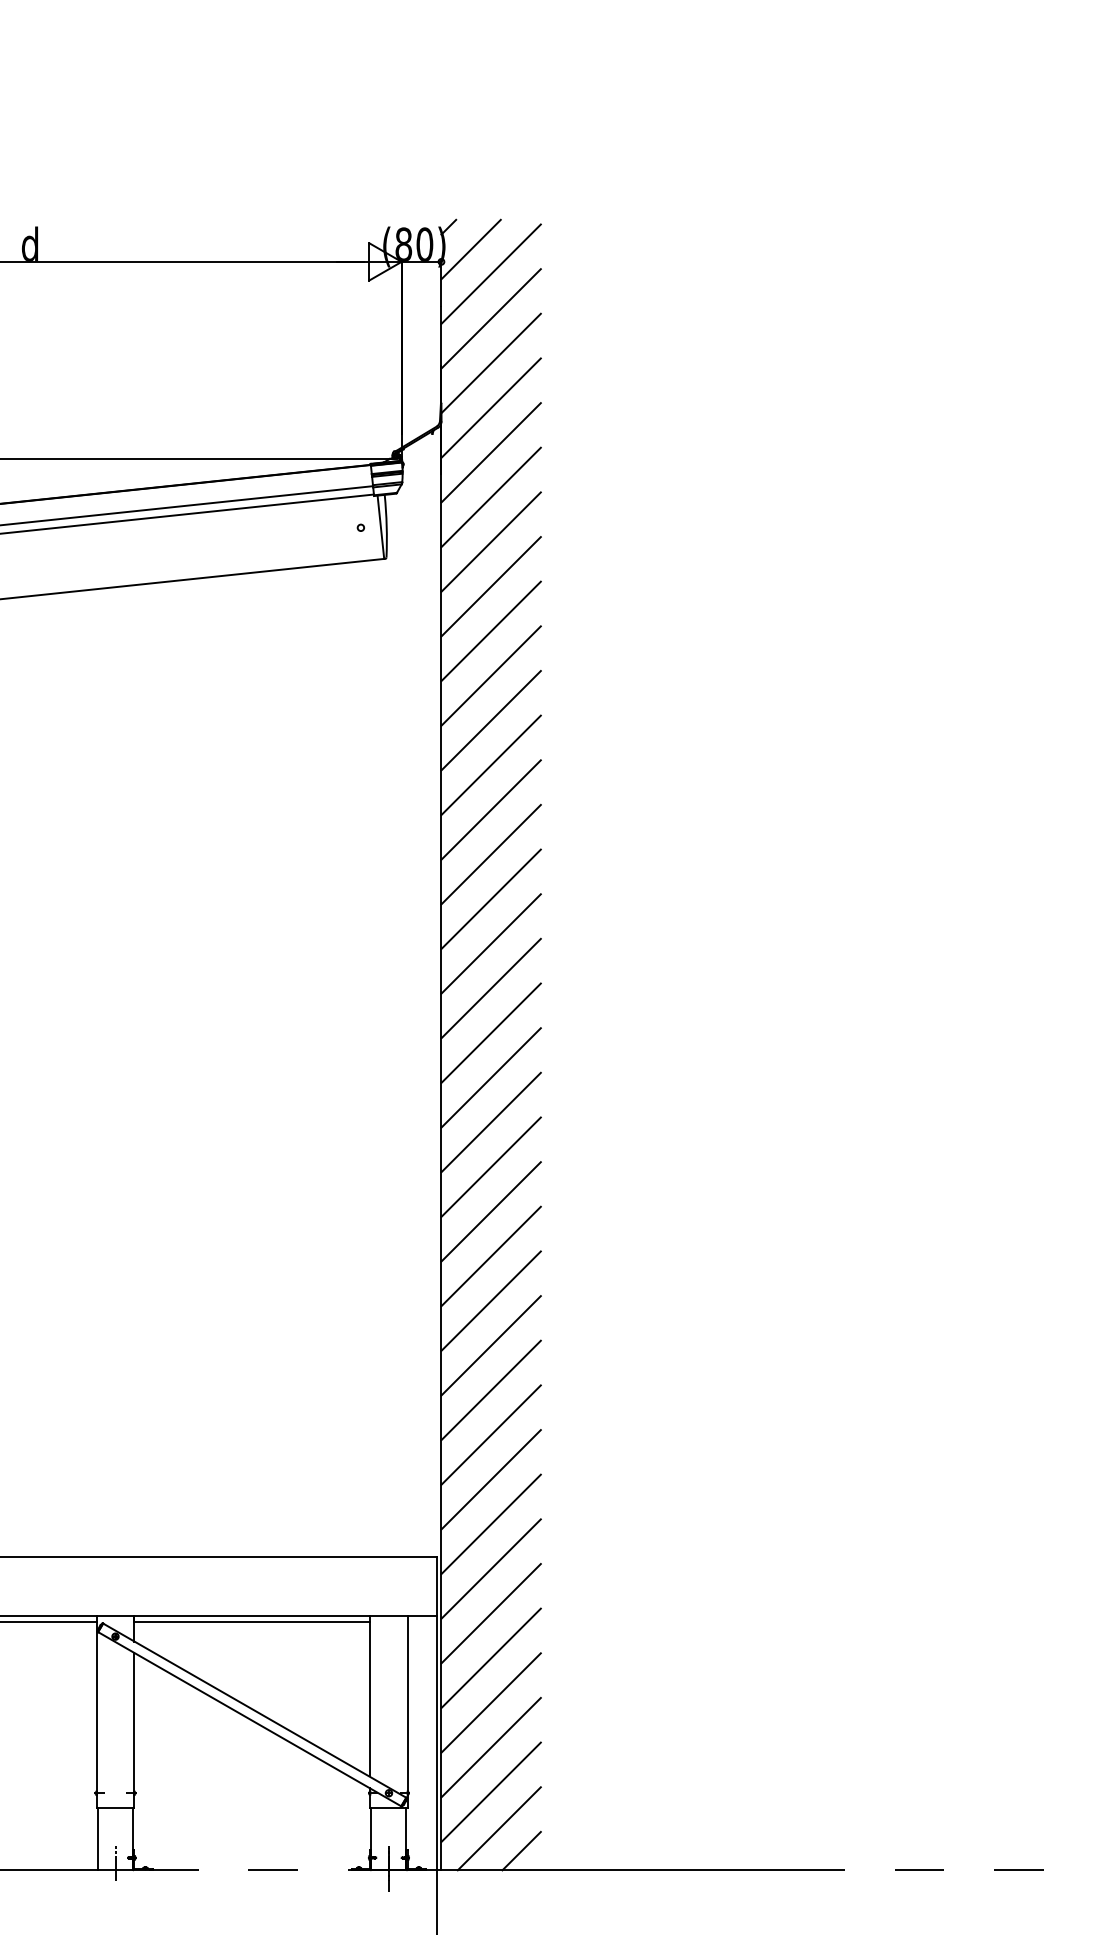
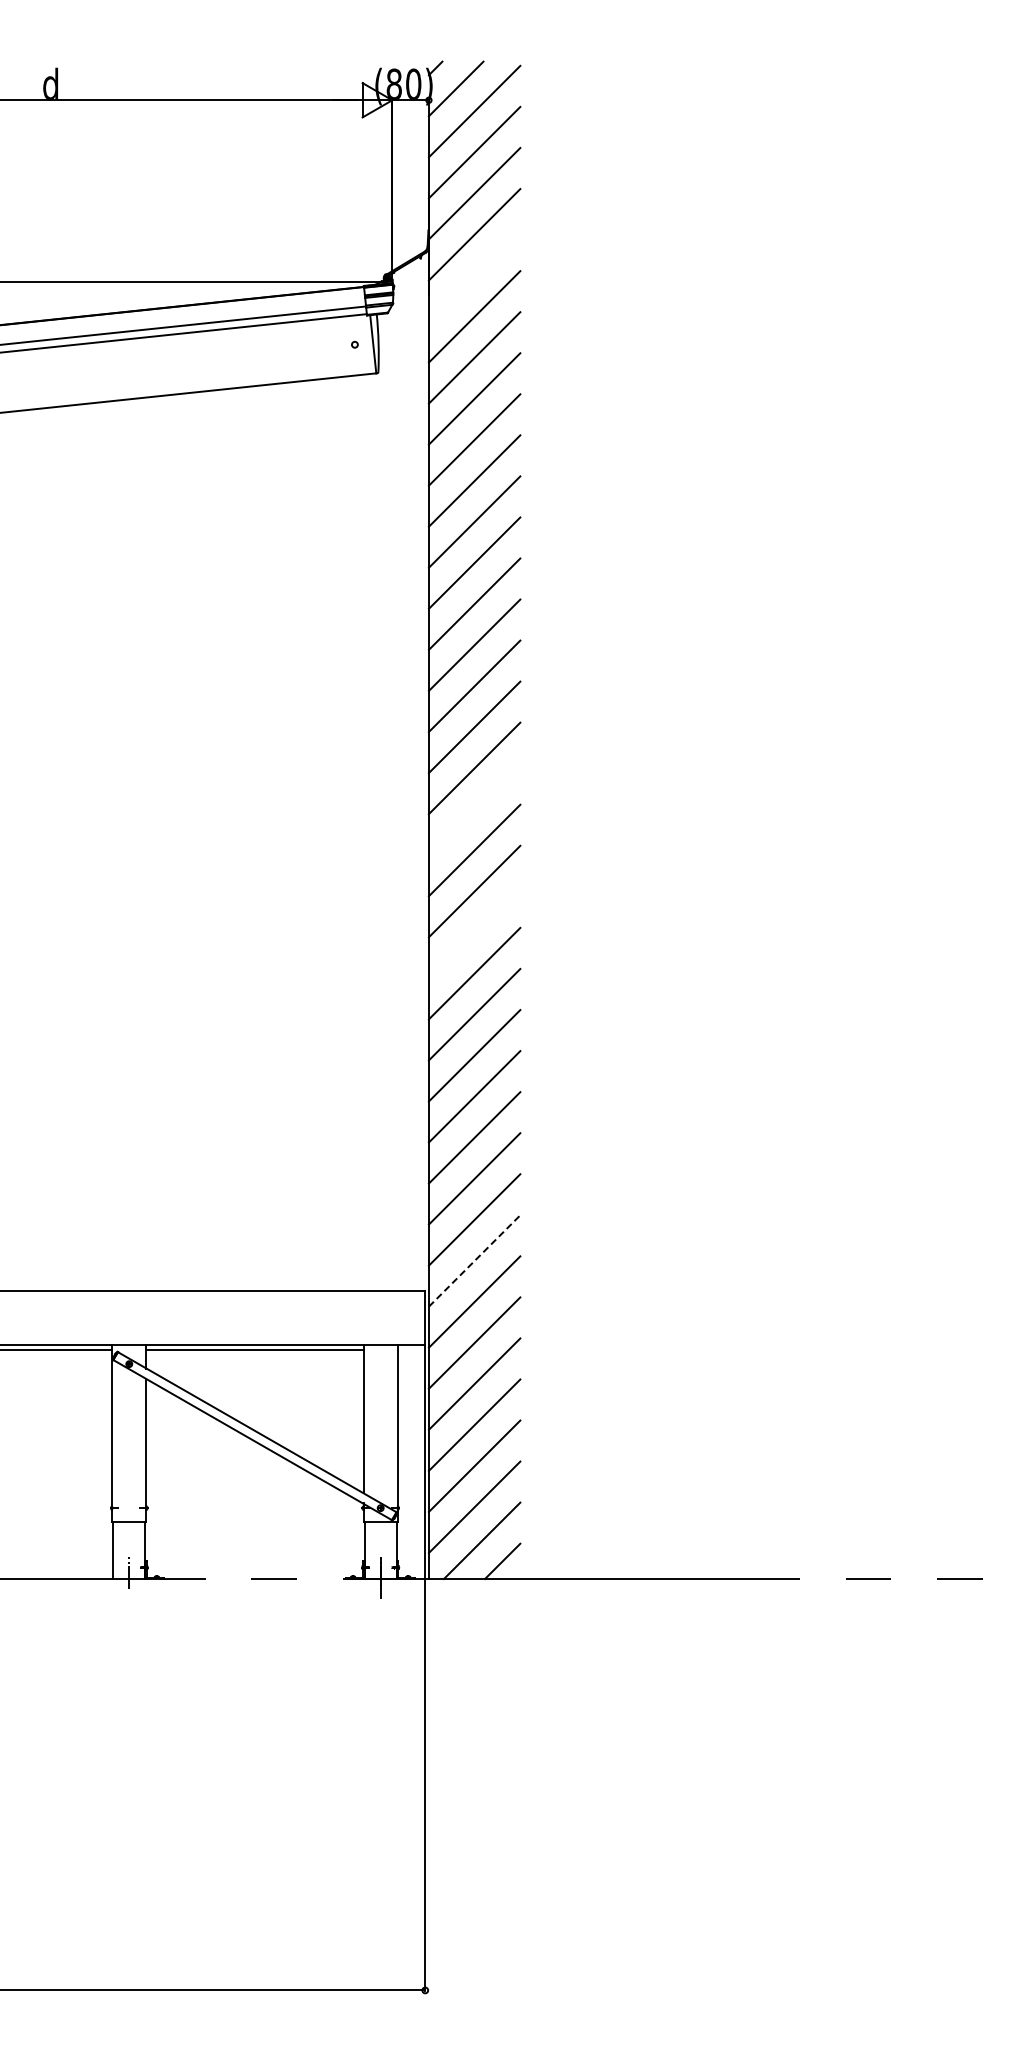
line: (491, 452) -> (474, 275), removed
line: (491, 1033) -> (474, 809), removed
line: (491, 1167) -> (474, 932), removed
line: (491, 1524) -> (474, 1261), solid -> dashed

